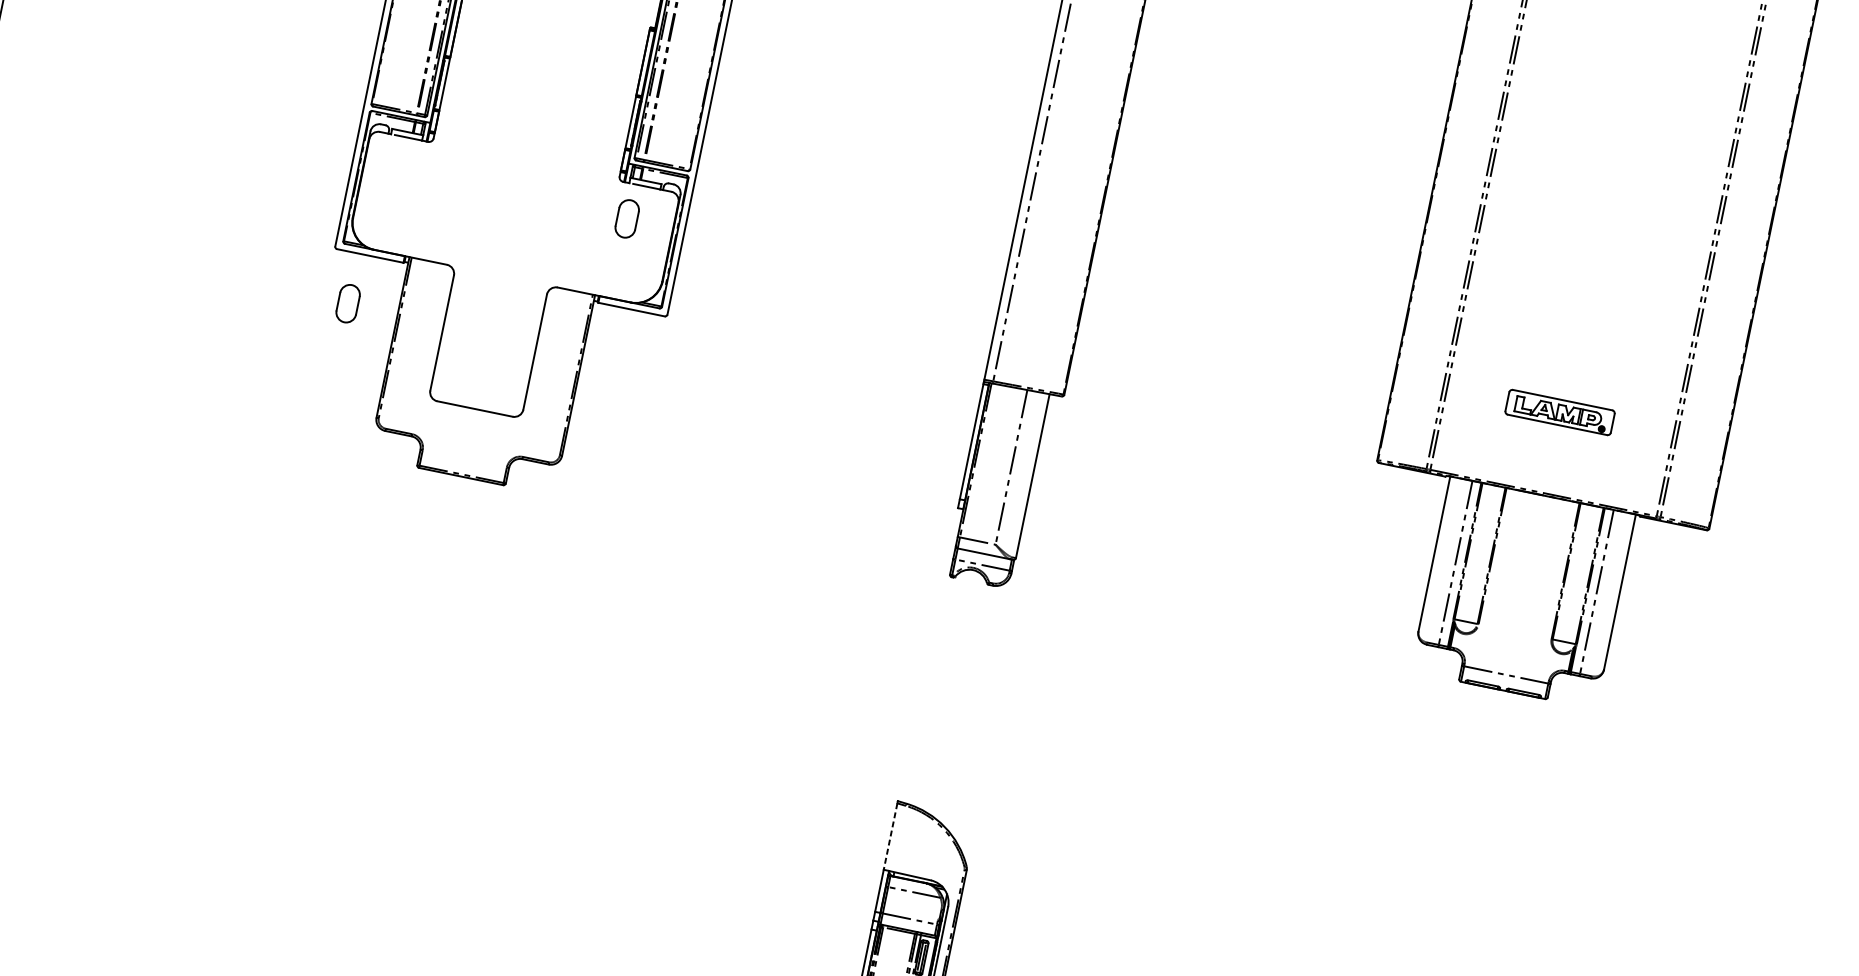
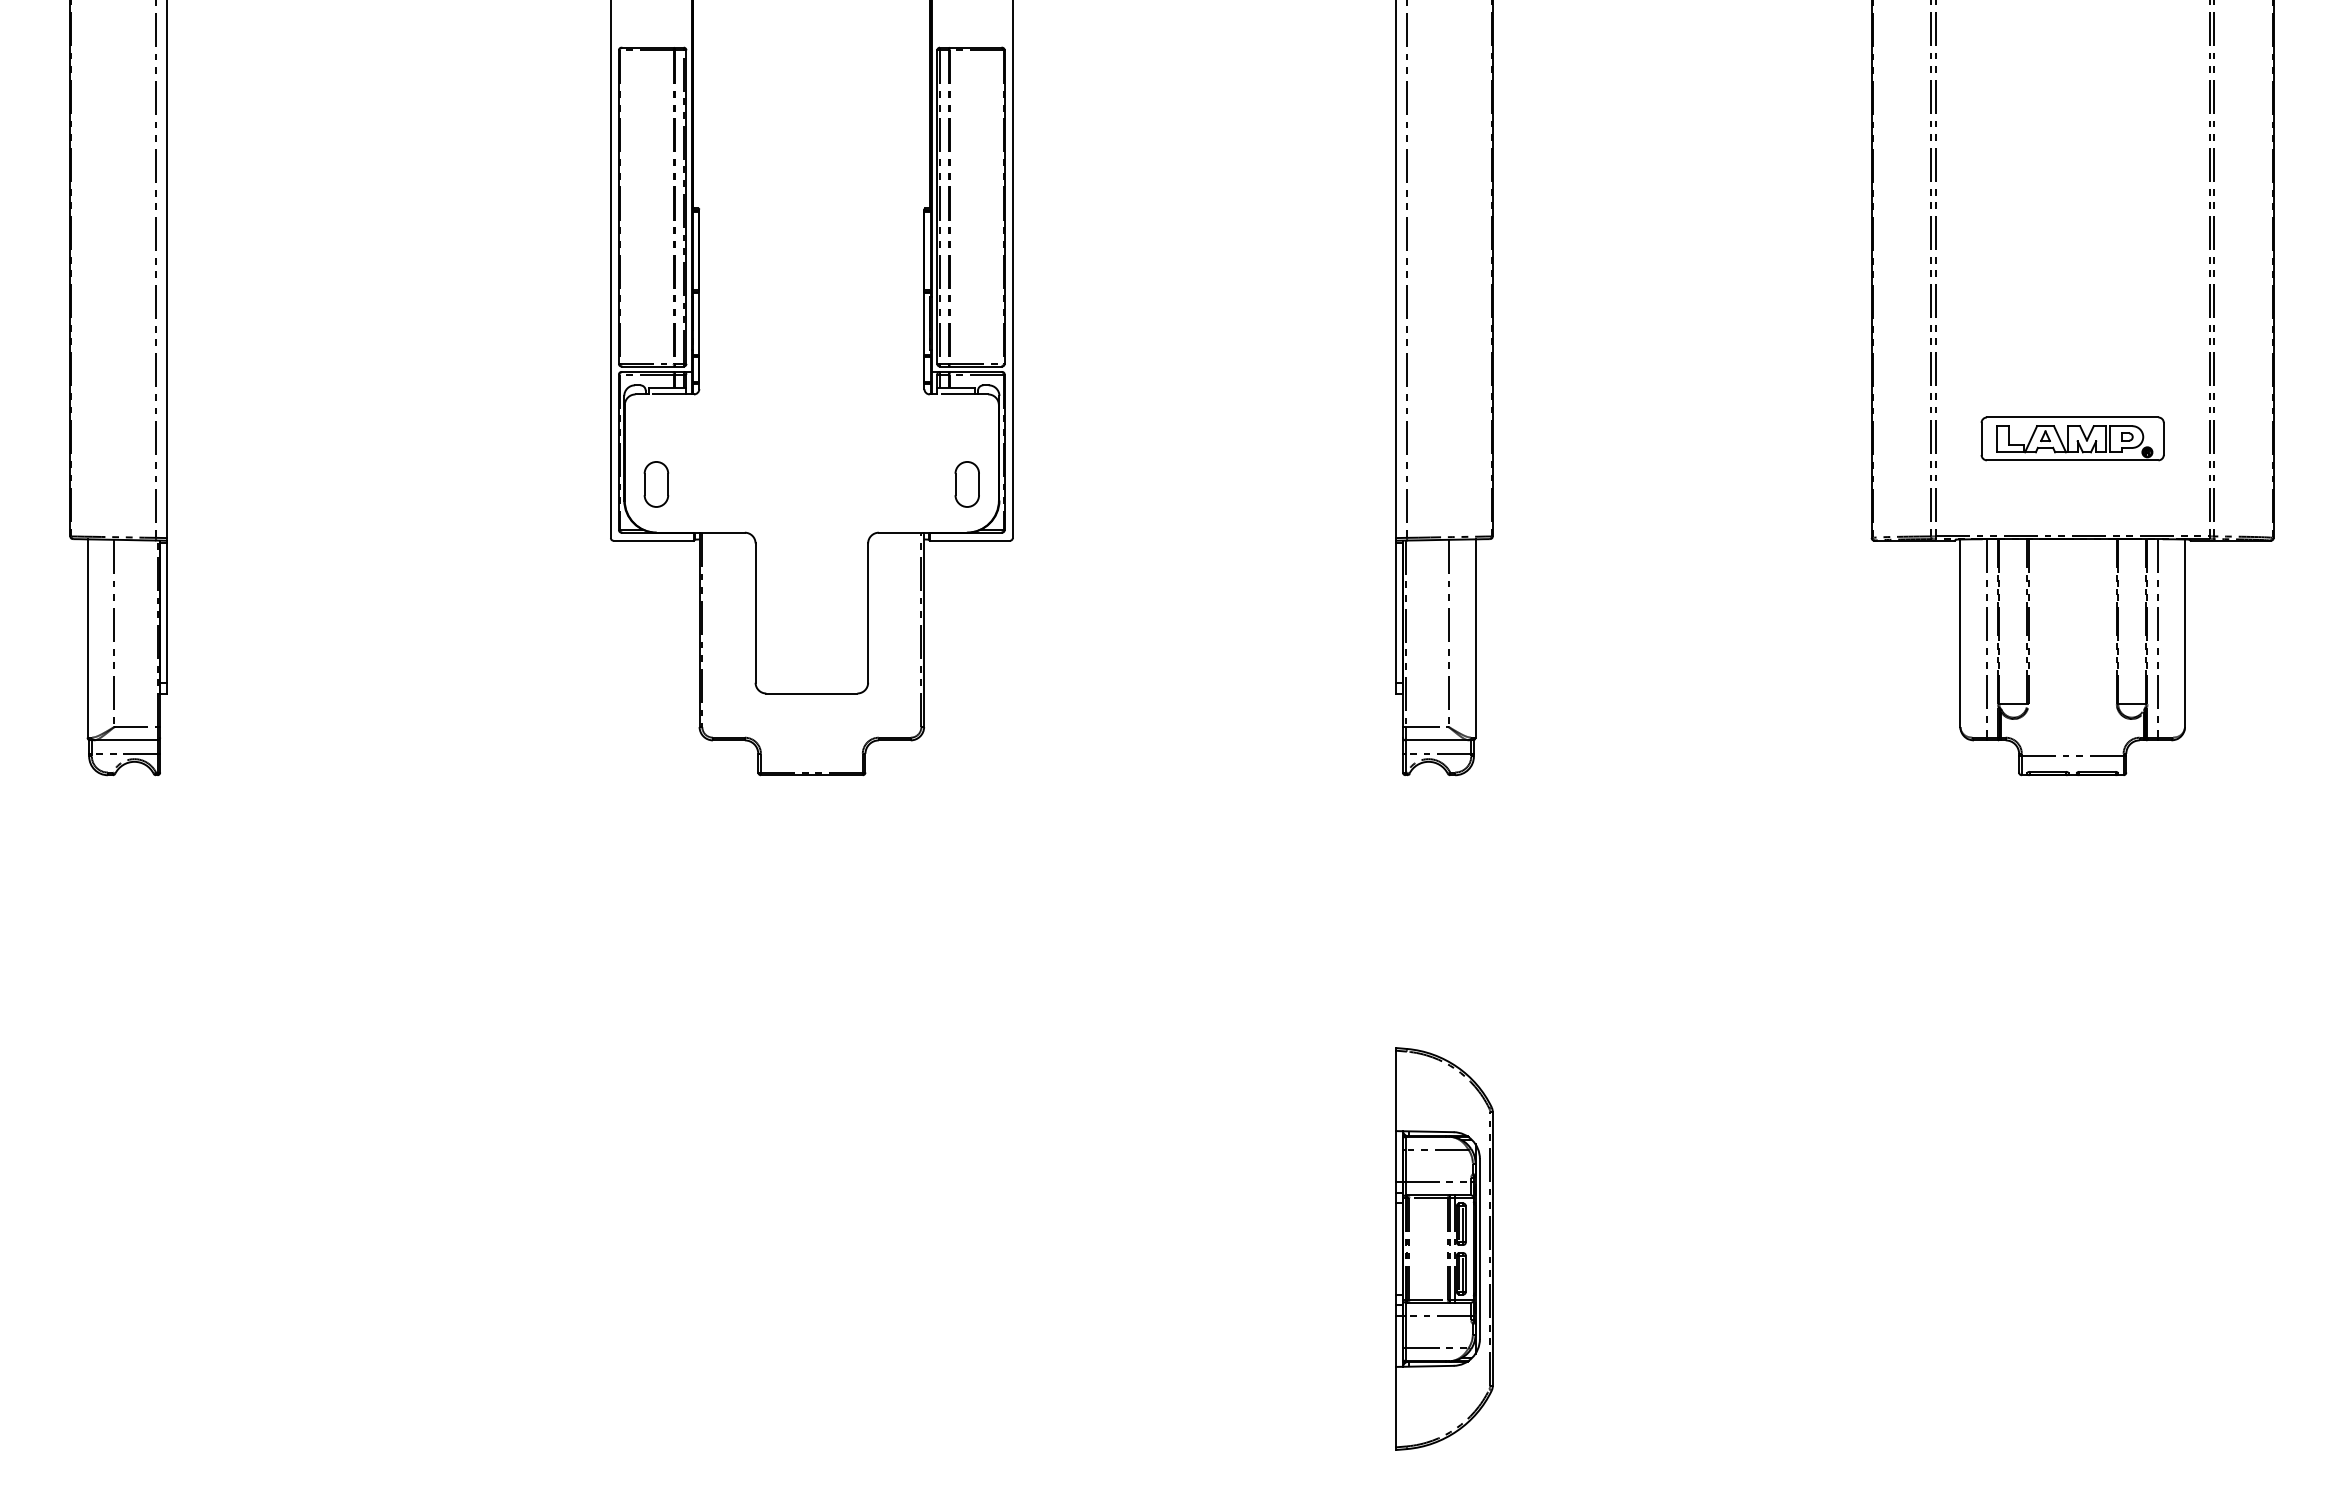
part: (626, 218) -> (966, 484), moved
part: (348, 303) -> (656, 484), moved
part: (1560, 412) -> (2072, 438), size x1.43
line: (890, 837) -> (1396, 1091), dashed -> solid

